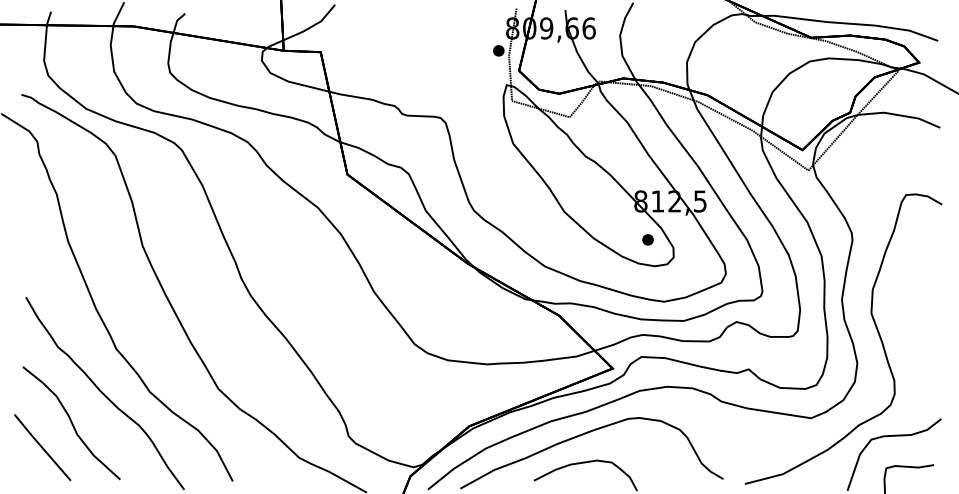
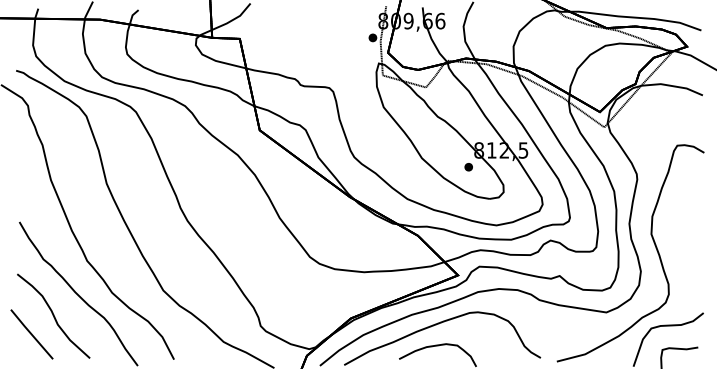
part: (647, 239) -> (468, 166), moved

